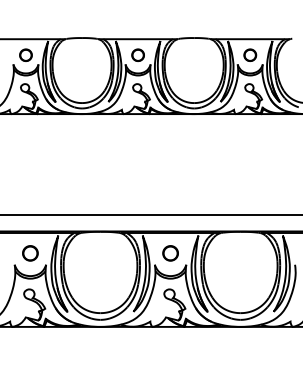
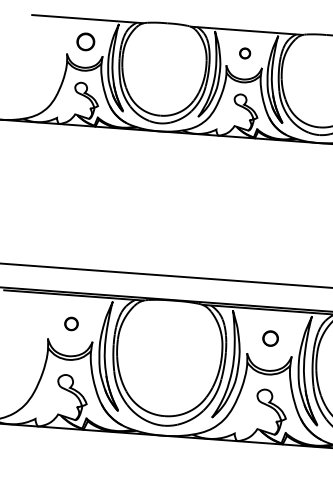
part: (137, 54) -> (244, 52), size x0.6
part: (30, 253) -> (71, 324), size x0.6
part: (170, 253) -> (270, 338), size x0.7

